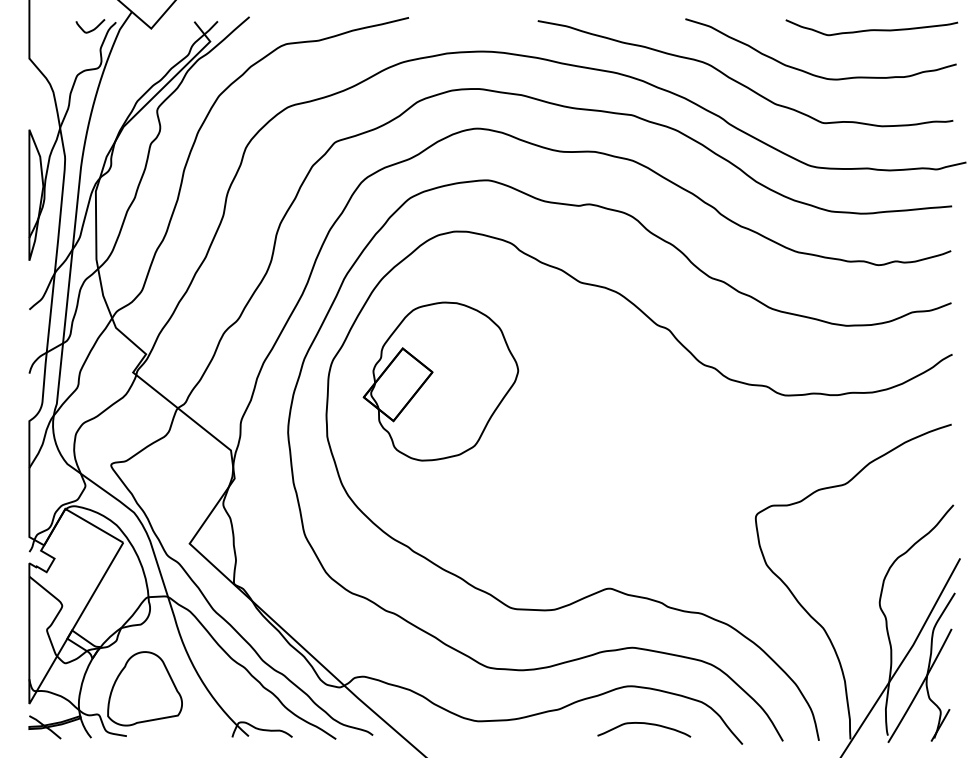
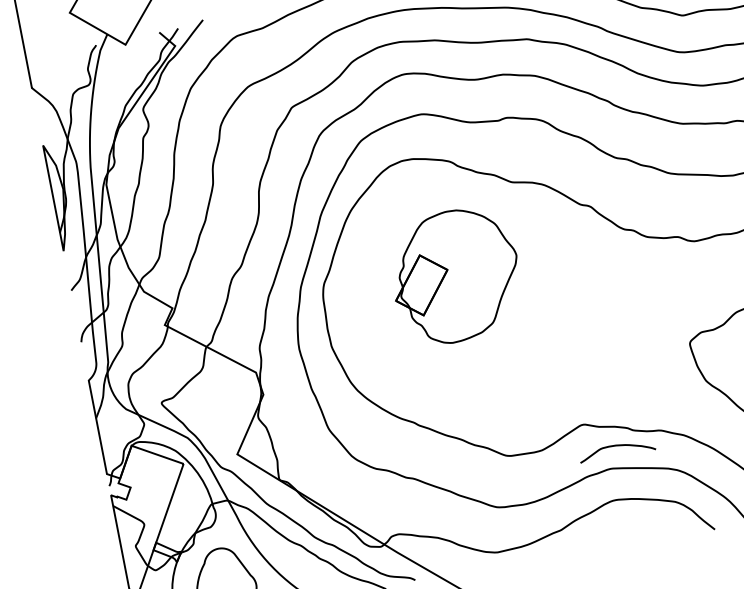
curve: (91, 29) -> (77, 54), removed
part: (440, 381) -> (455, 276), moved
curve: (644, 724) -> (616, 446), moved

